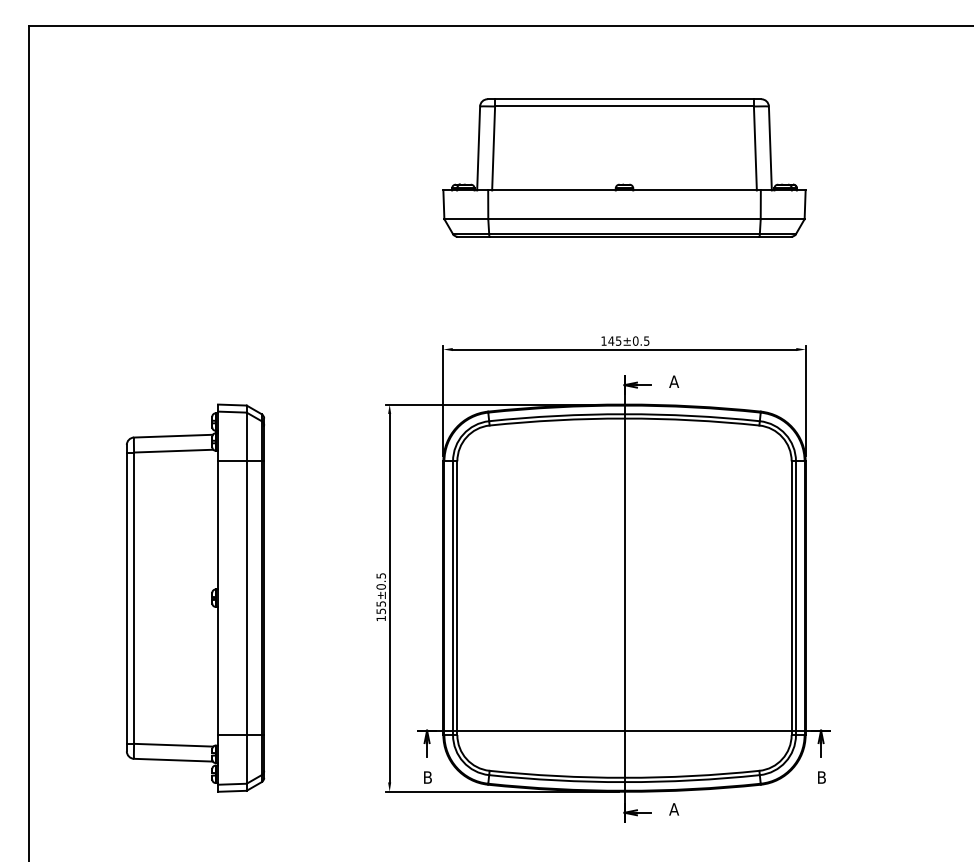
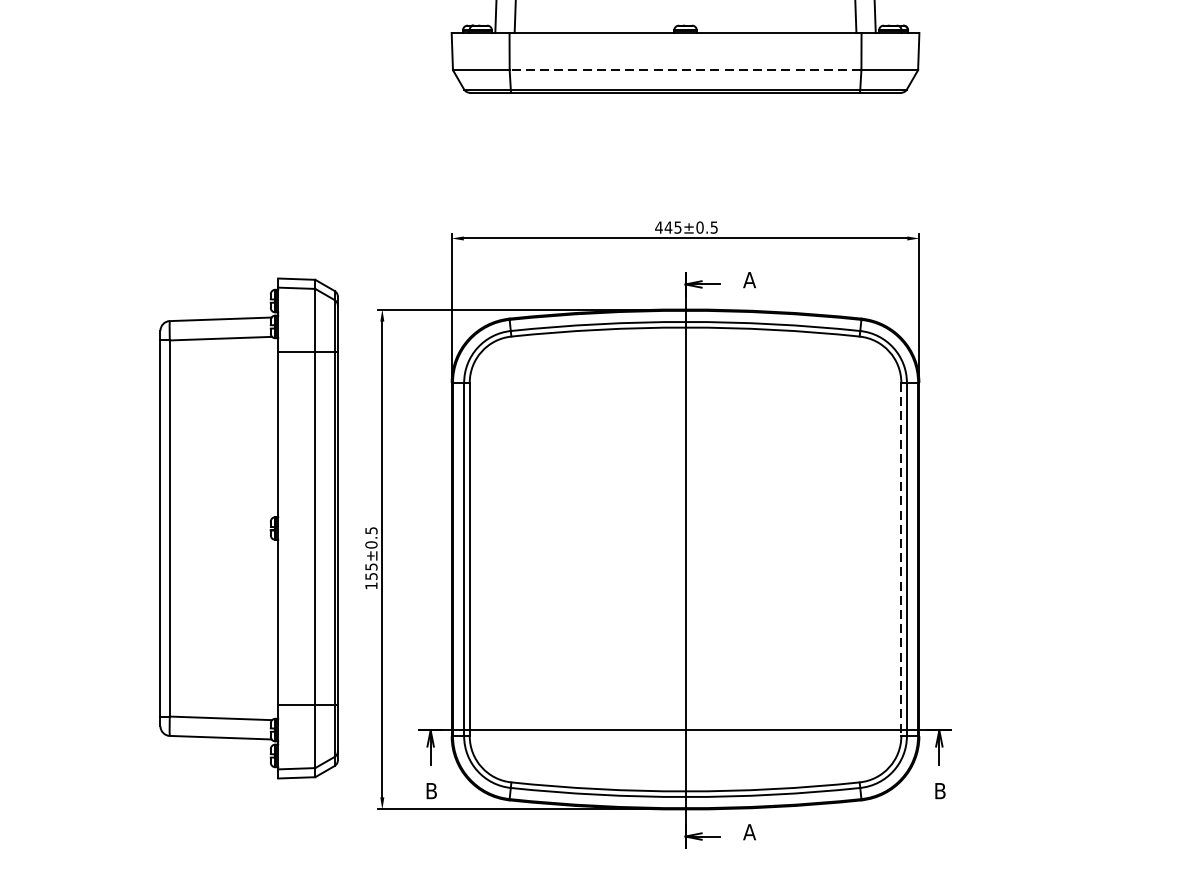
line: (624, 219) -> (685, 70), solid -> dashed
text: (603, 340) -> (658, 226), 145±0.5 -> 445±0.5
part: (195, 597) -> (249, 527), moved
line: (791, 598) -> (901, 559), solid -> dashed

